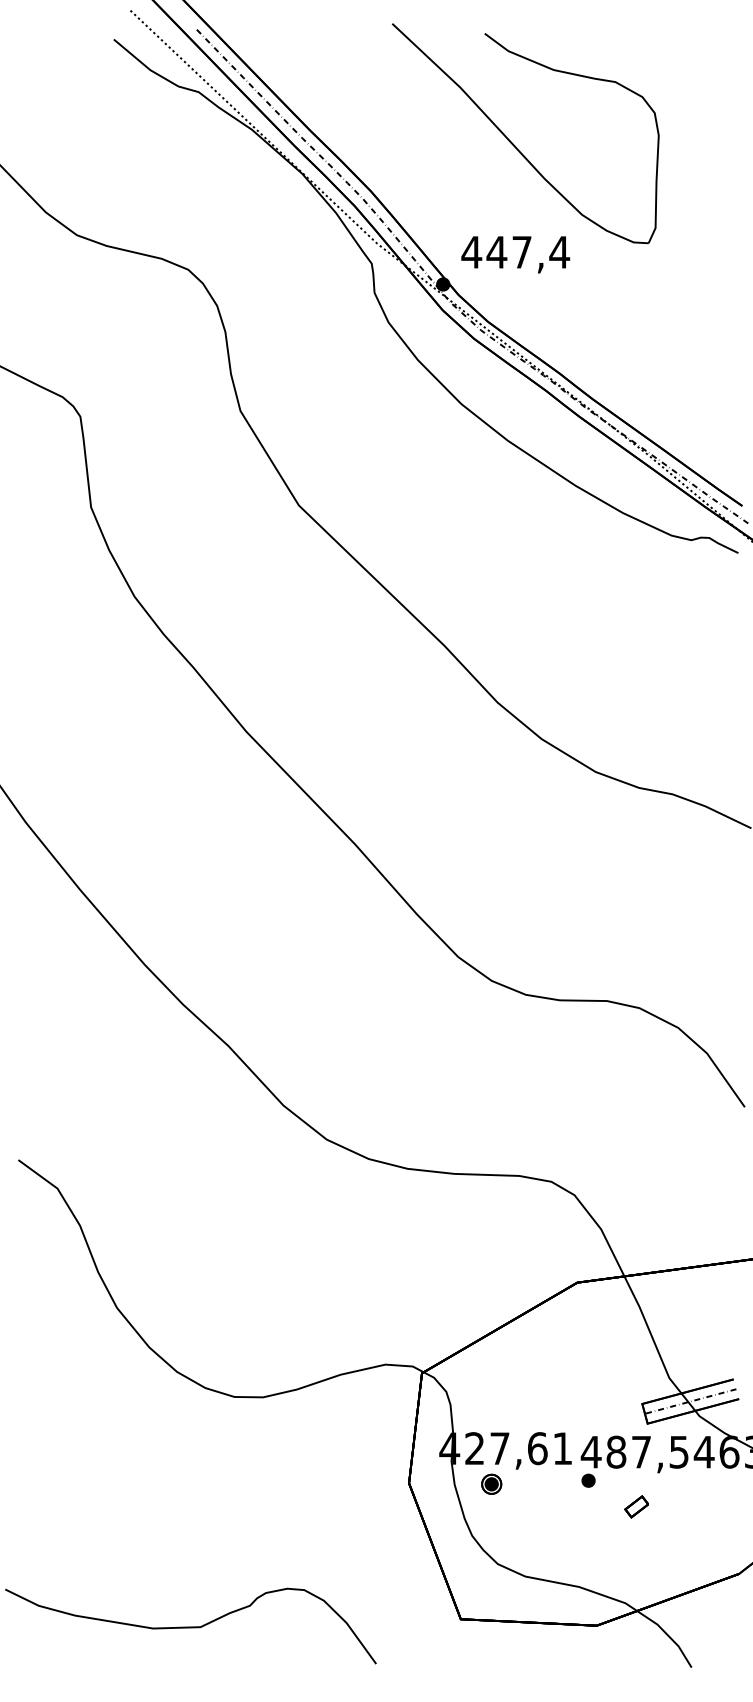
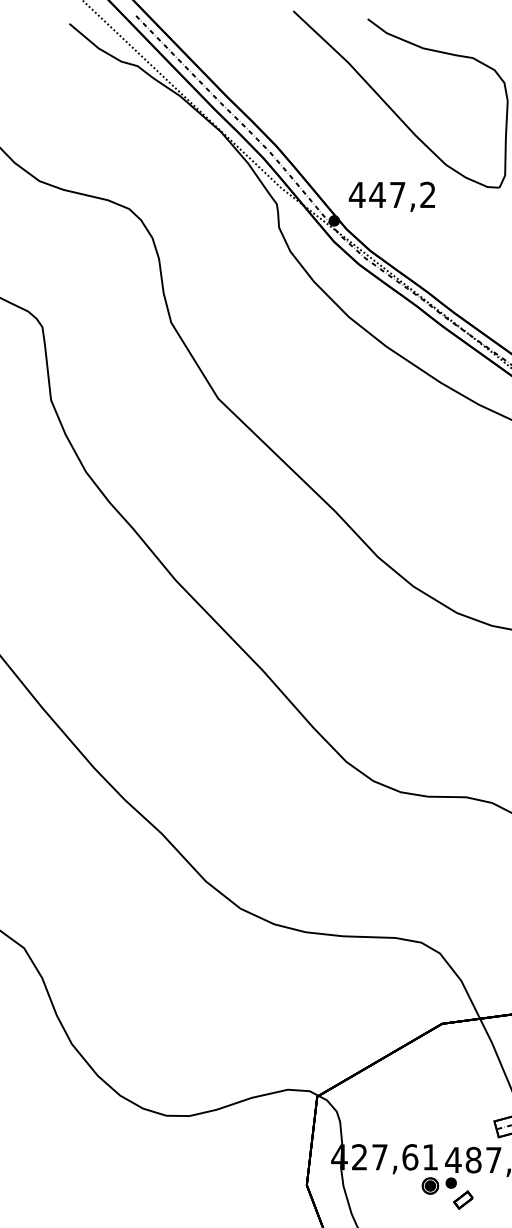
text: (559, 251) -> (427, 194), 447,4 -> 447,2
part: (491, 1483) -> (430, 1185), moved
part: (636, 1506) -> (463, 1199), moved

